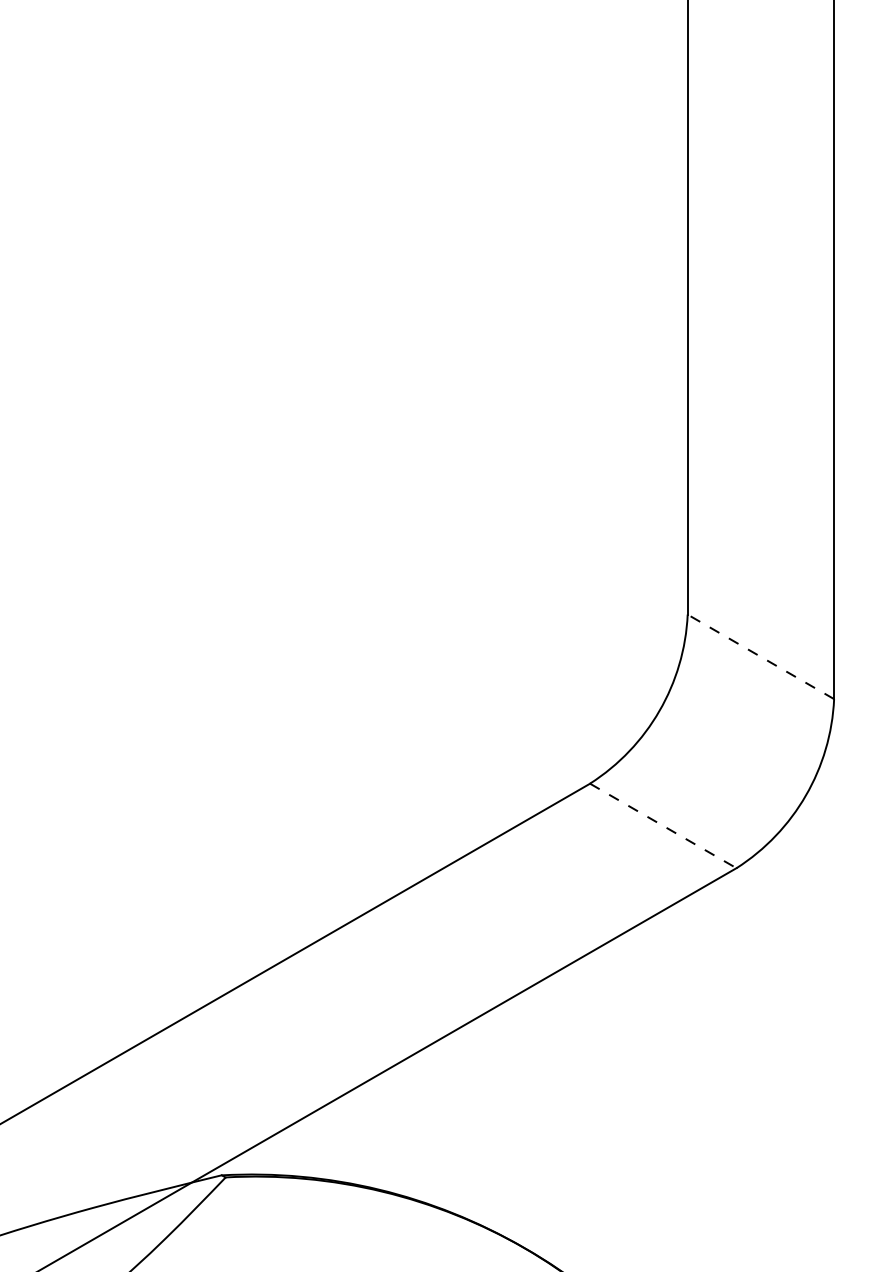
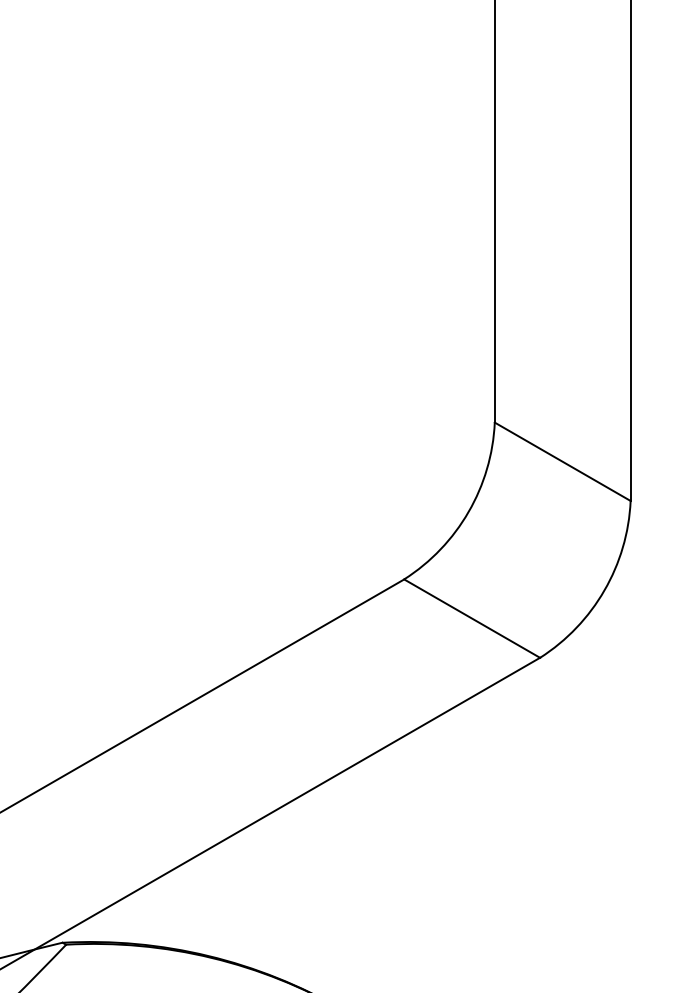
line: (760, 656) -> (562, 461), dashed -> solid
line: (663, 825) -> (472, 618), dashed -> solid

